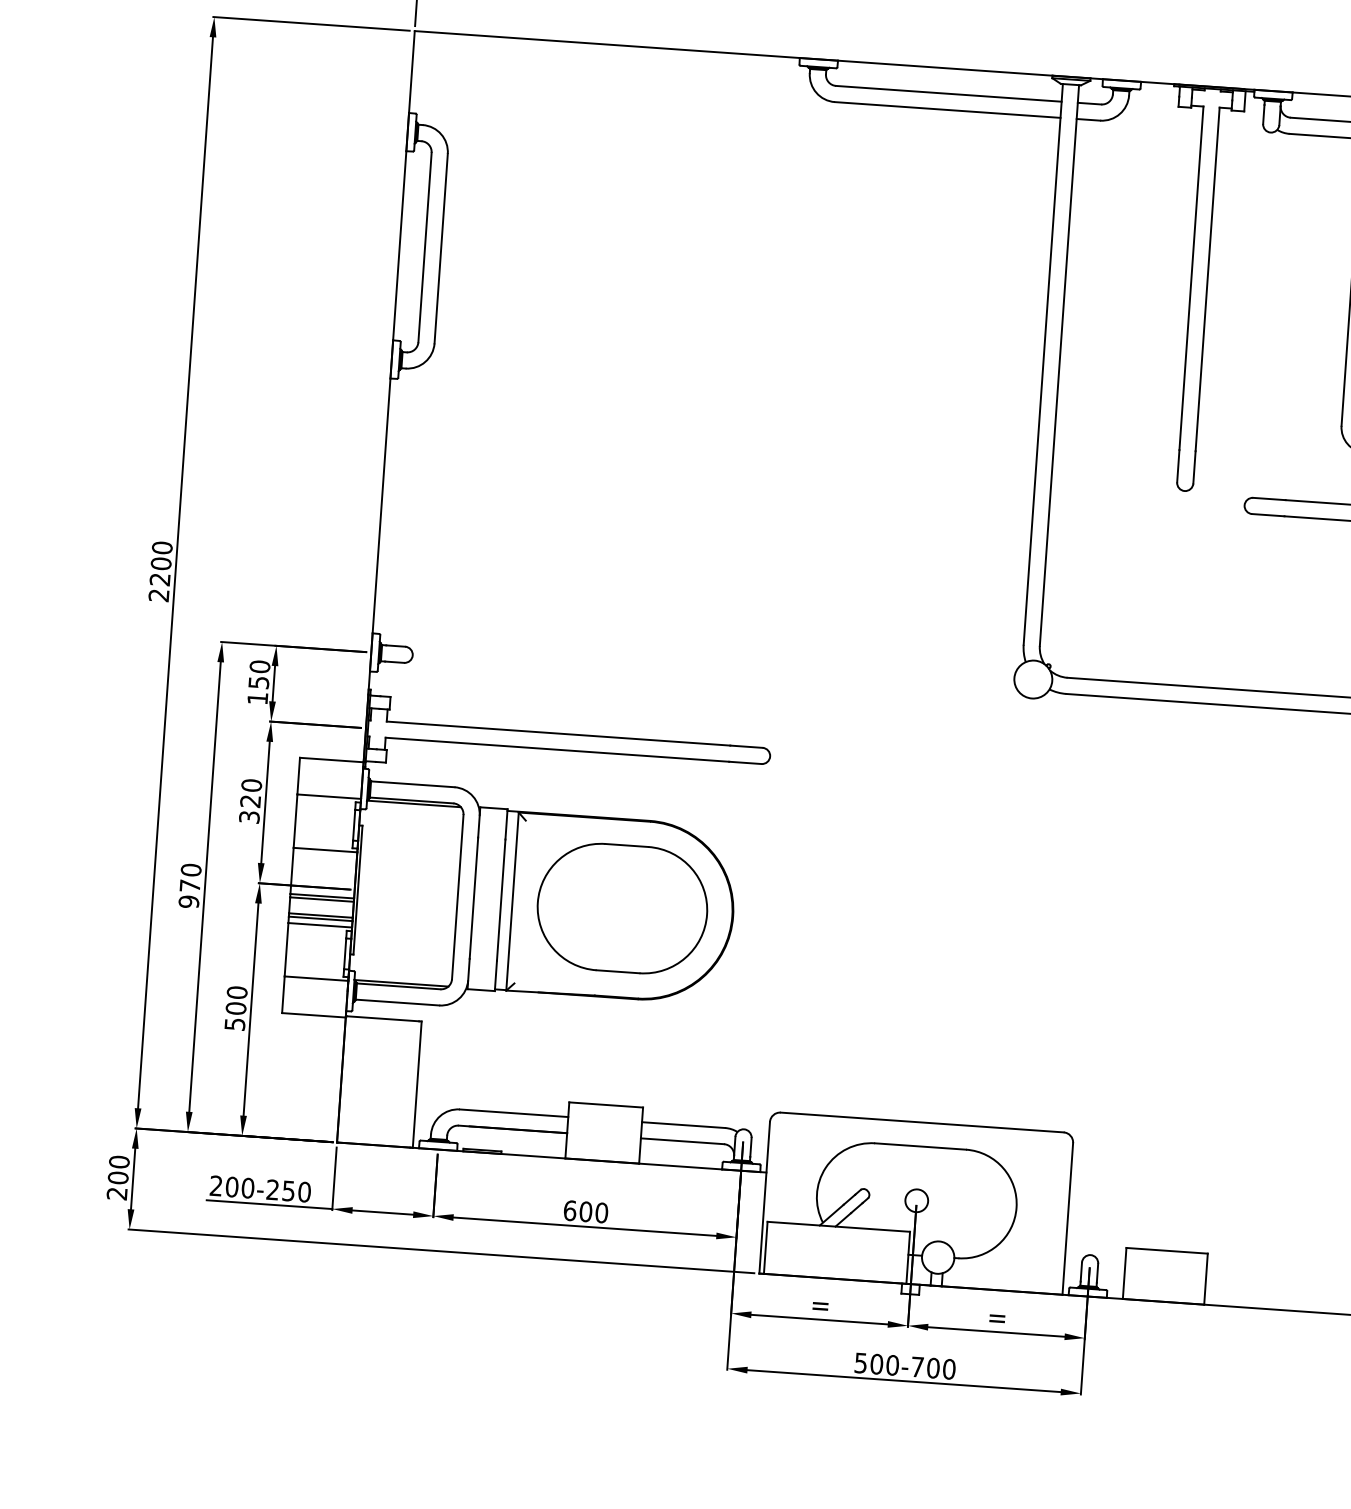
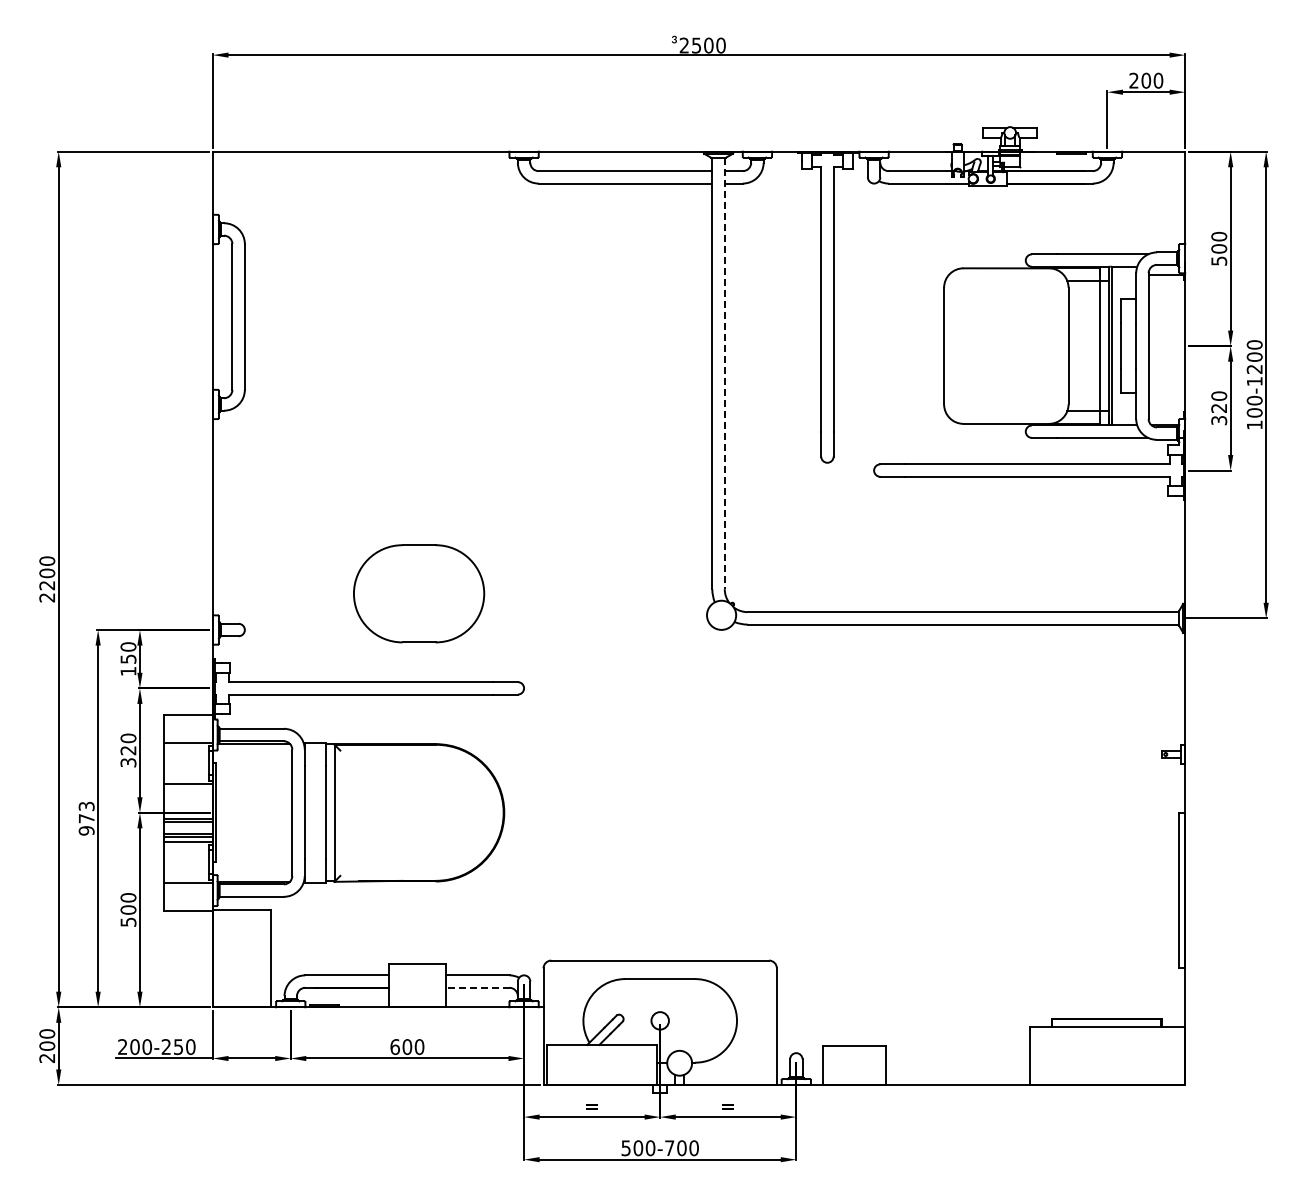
line: (1059, 365) -> (724, 373), solid -> dashed
text: (190, 870) -> (86, 806), 970 -> 973
part: (623, 908) -> (419, 593), moved
line: (682, 1140) -> (477, 987), solid -> dashed

